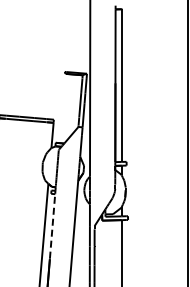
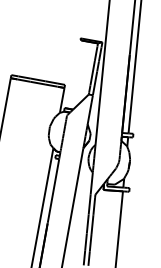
line: (52, 225) -> (53, 190), dashed -> solid

